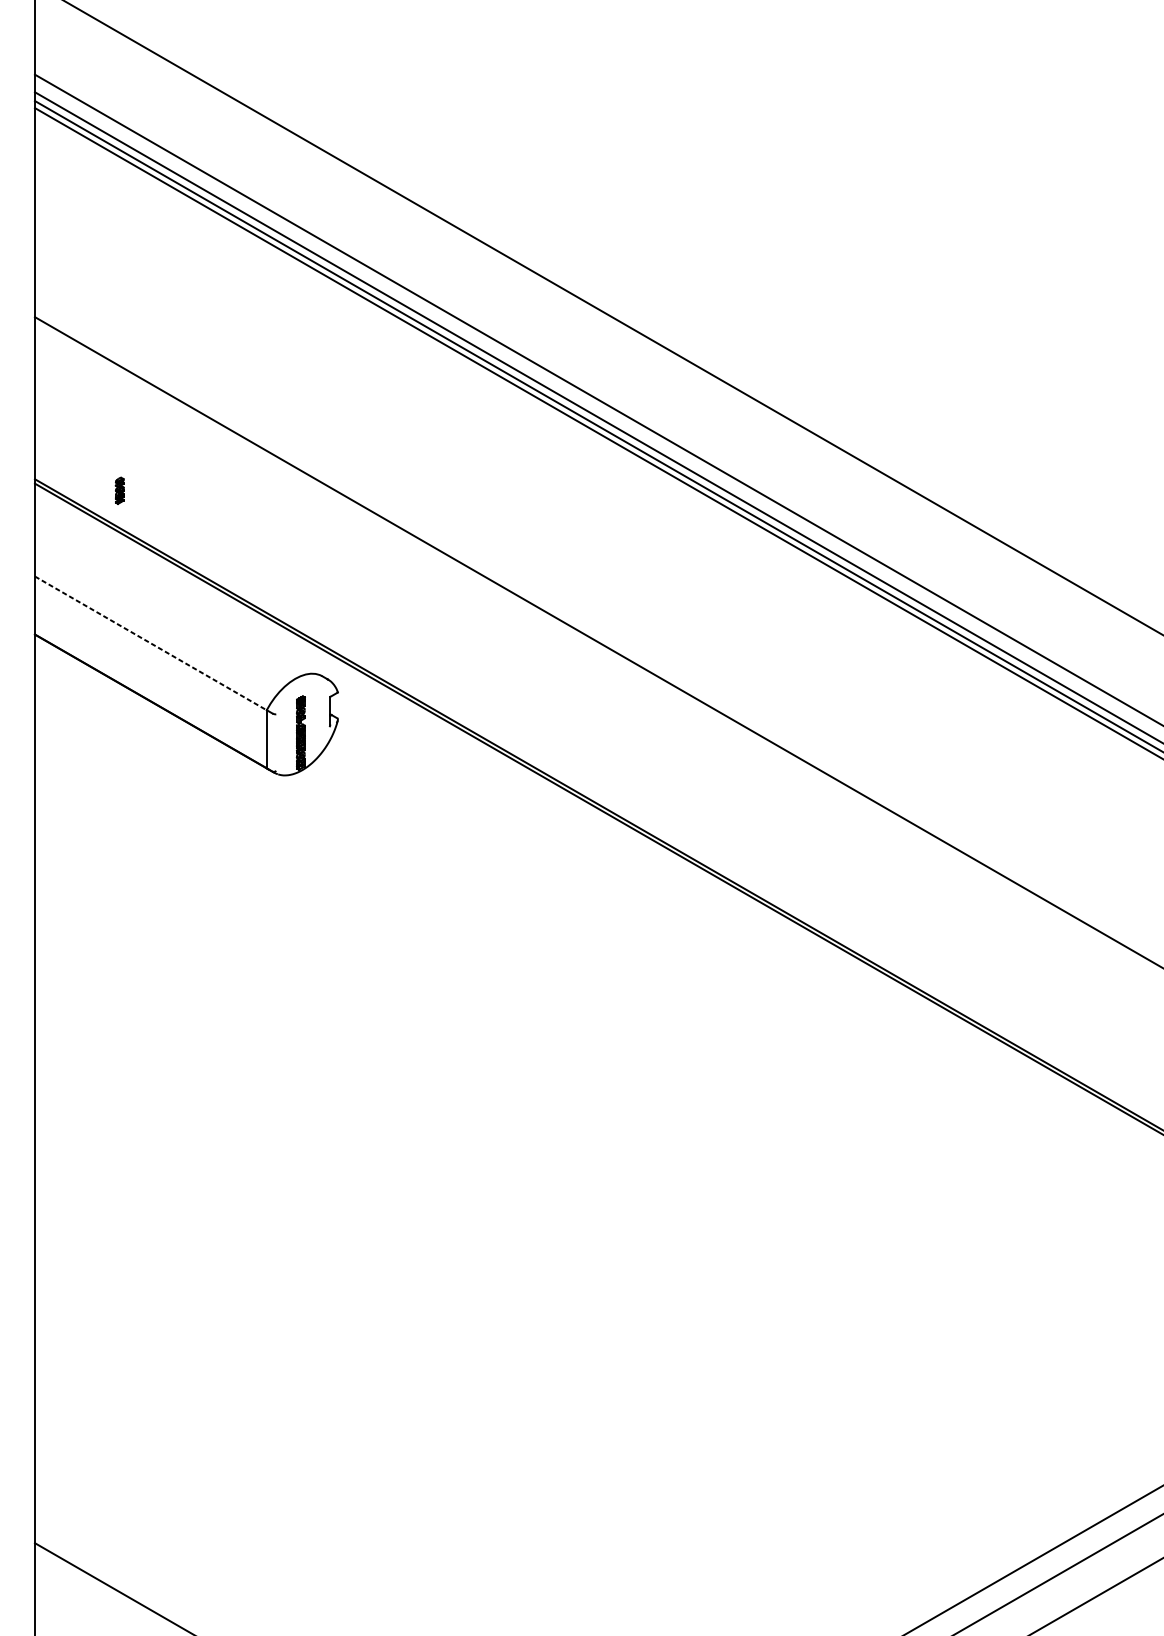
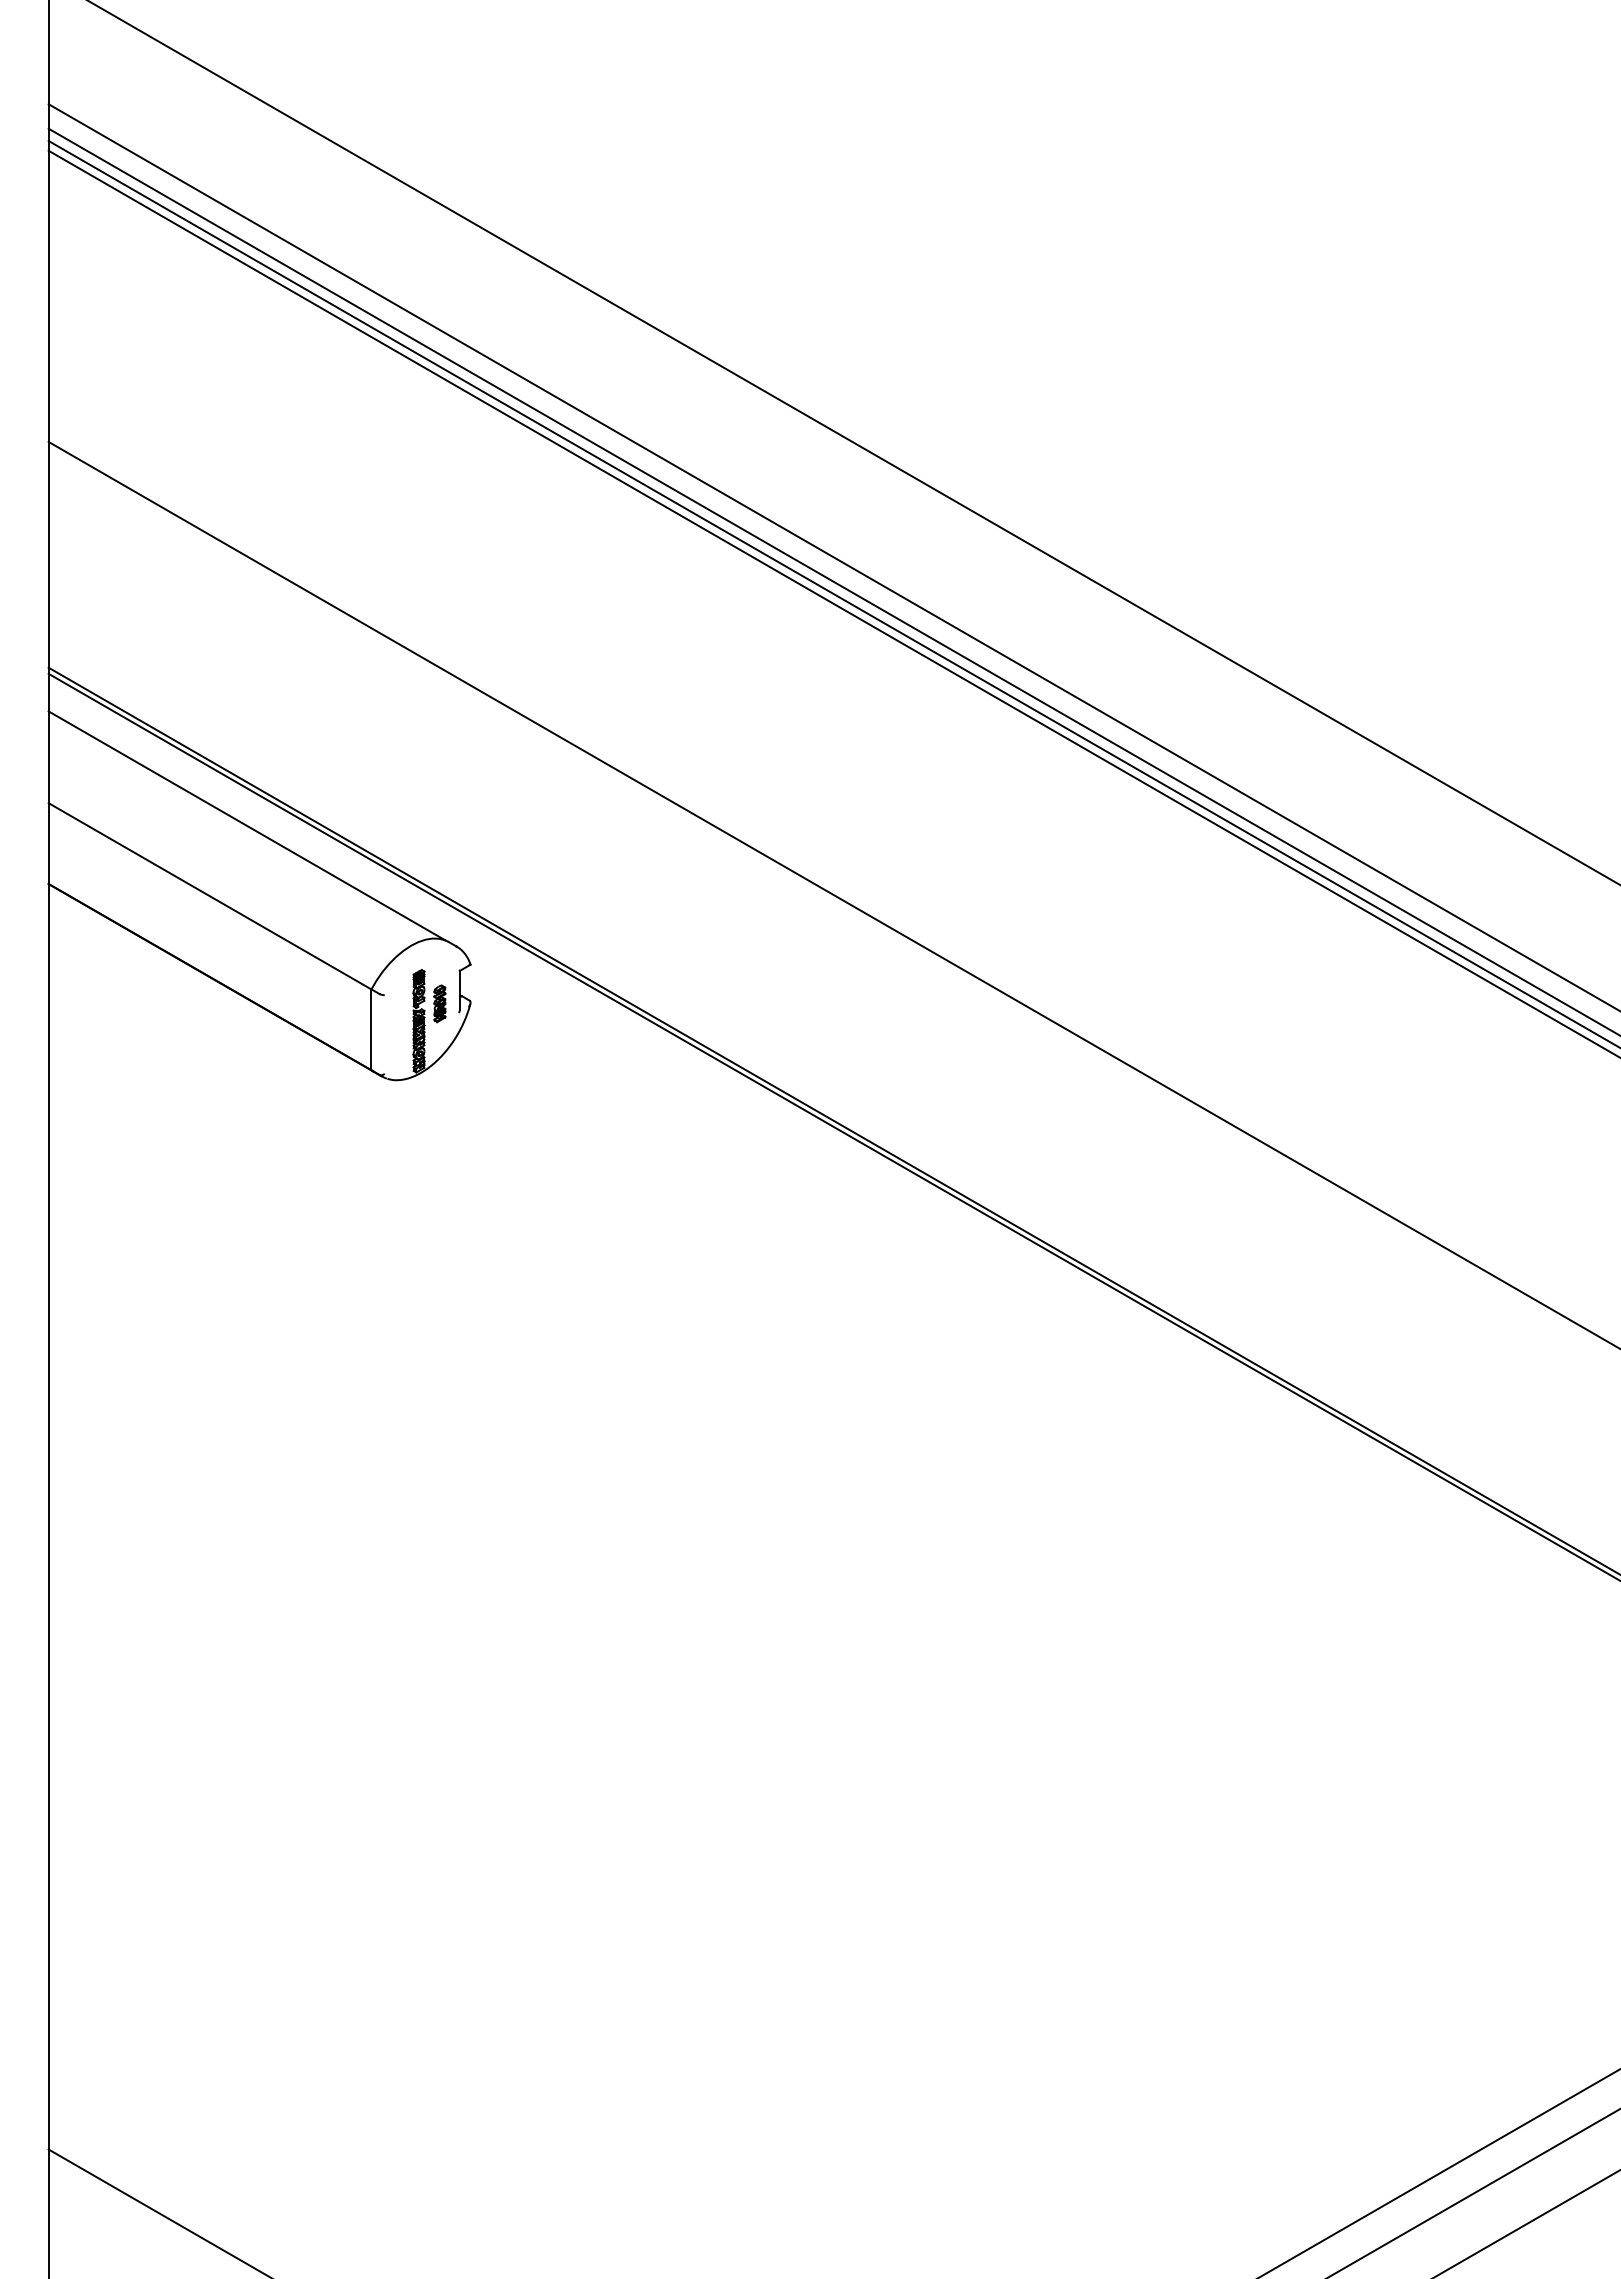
part: (119, 490) -> (439, 1003), moved
line: (177, 592) -> (246, 825), added
line: (151, 643) -> (210, 896), dashed -> solid

